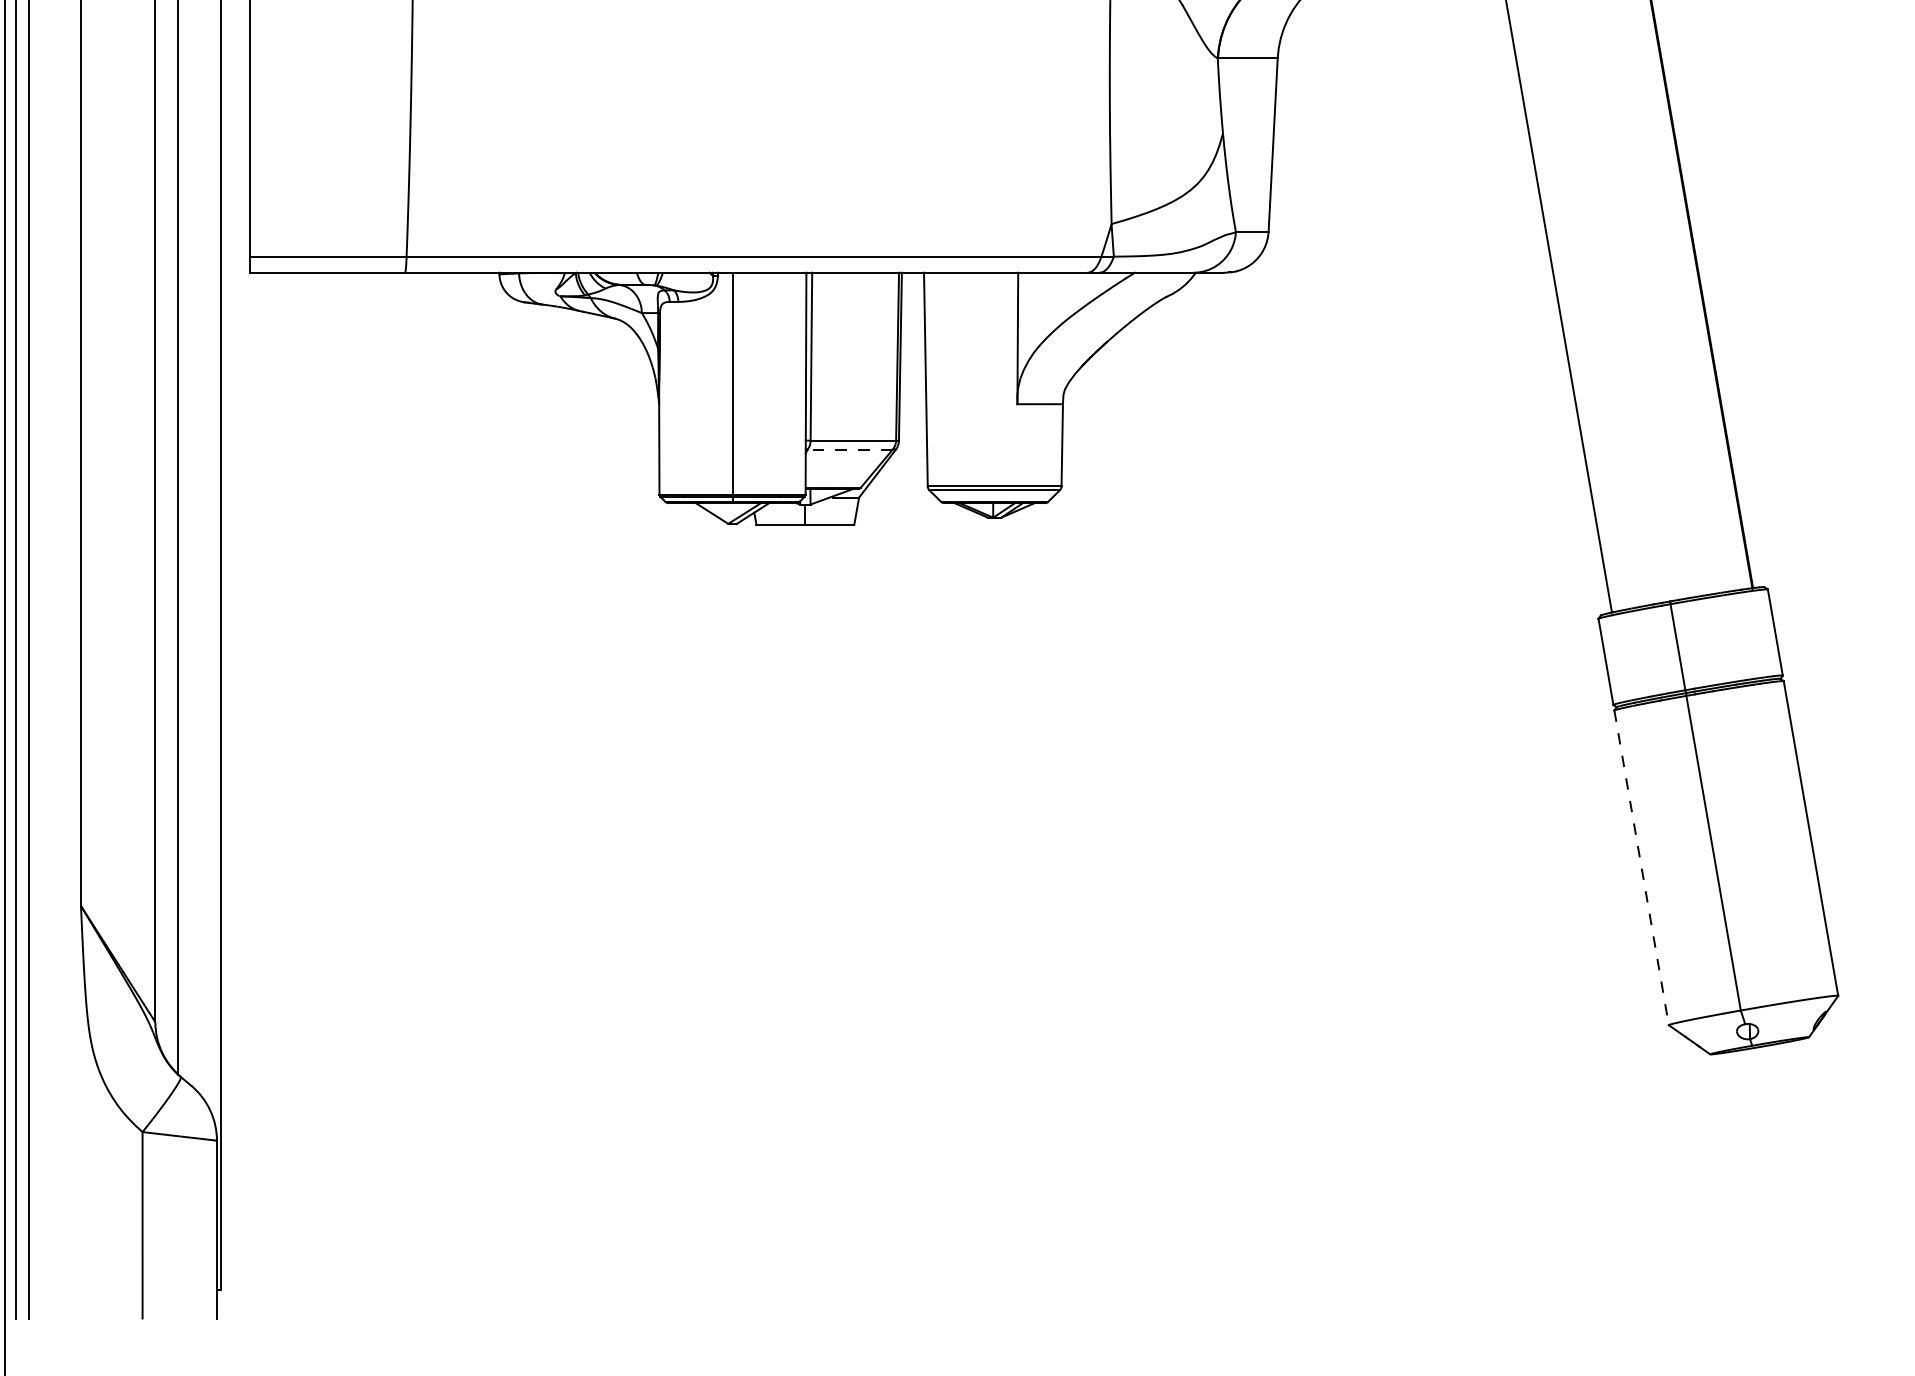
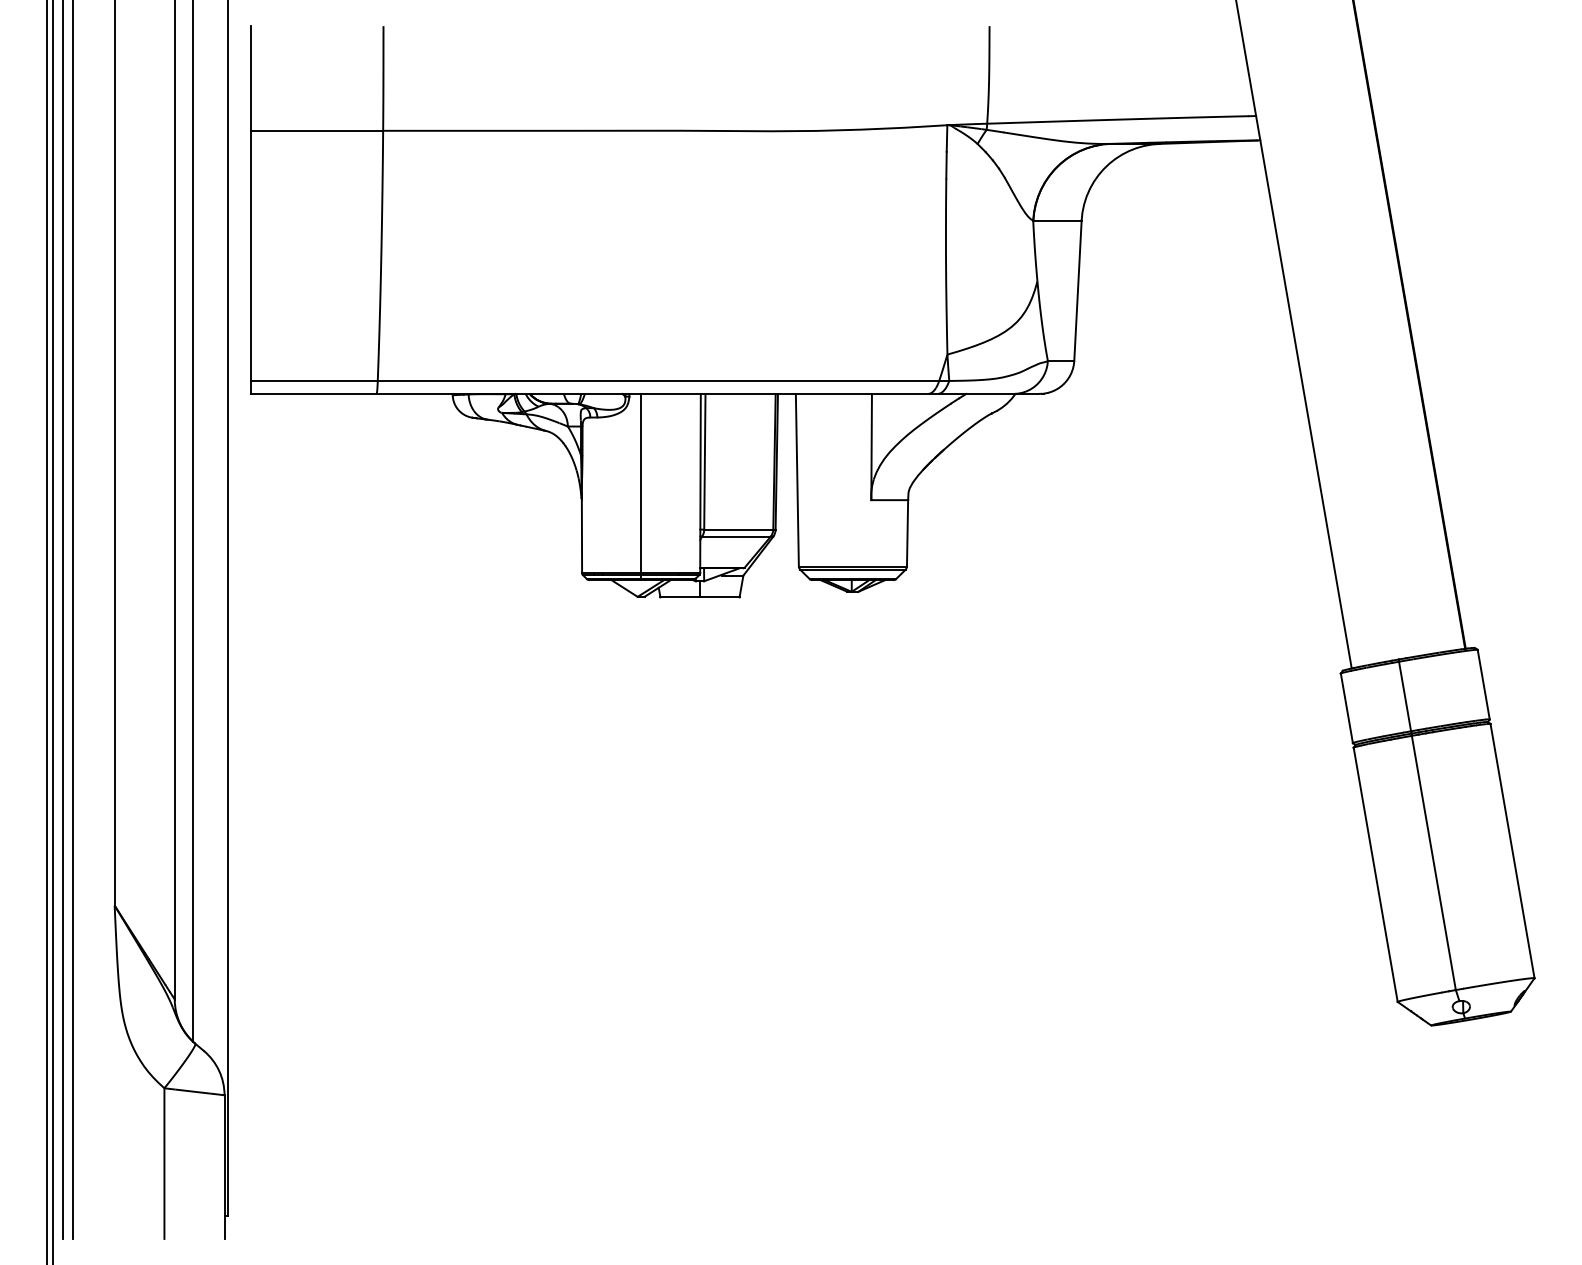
line: (849, 449) -> (735, 536), dashed -> solid
line: (1641, 867) -> (1375, 874), dashed -> solid

